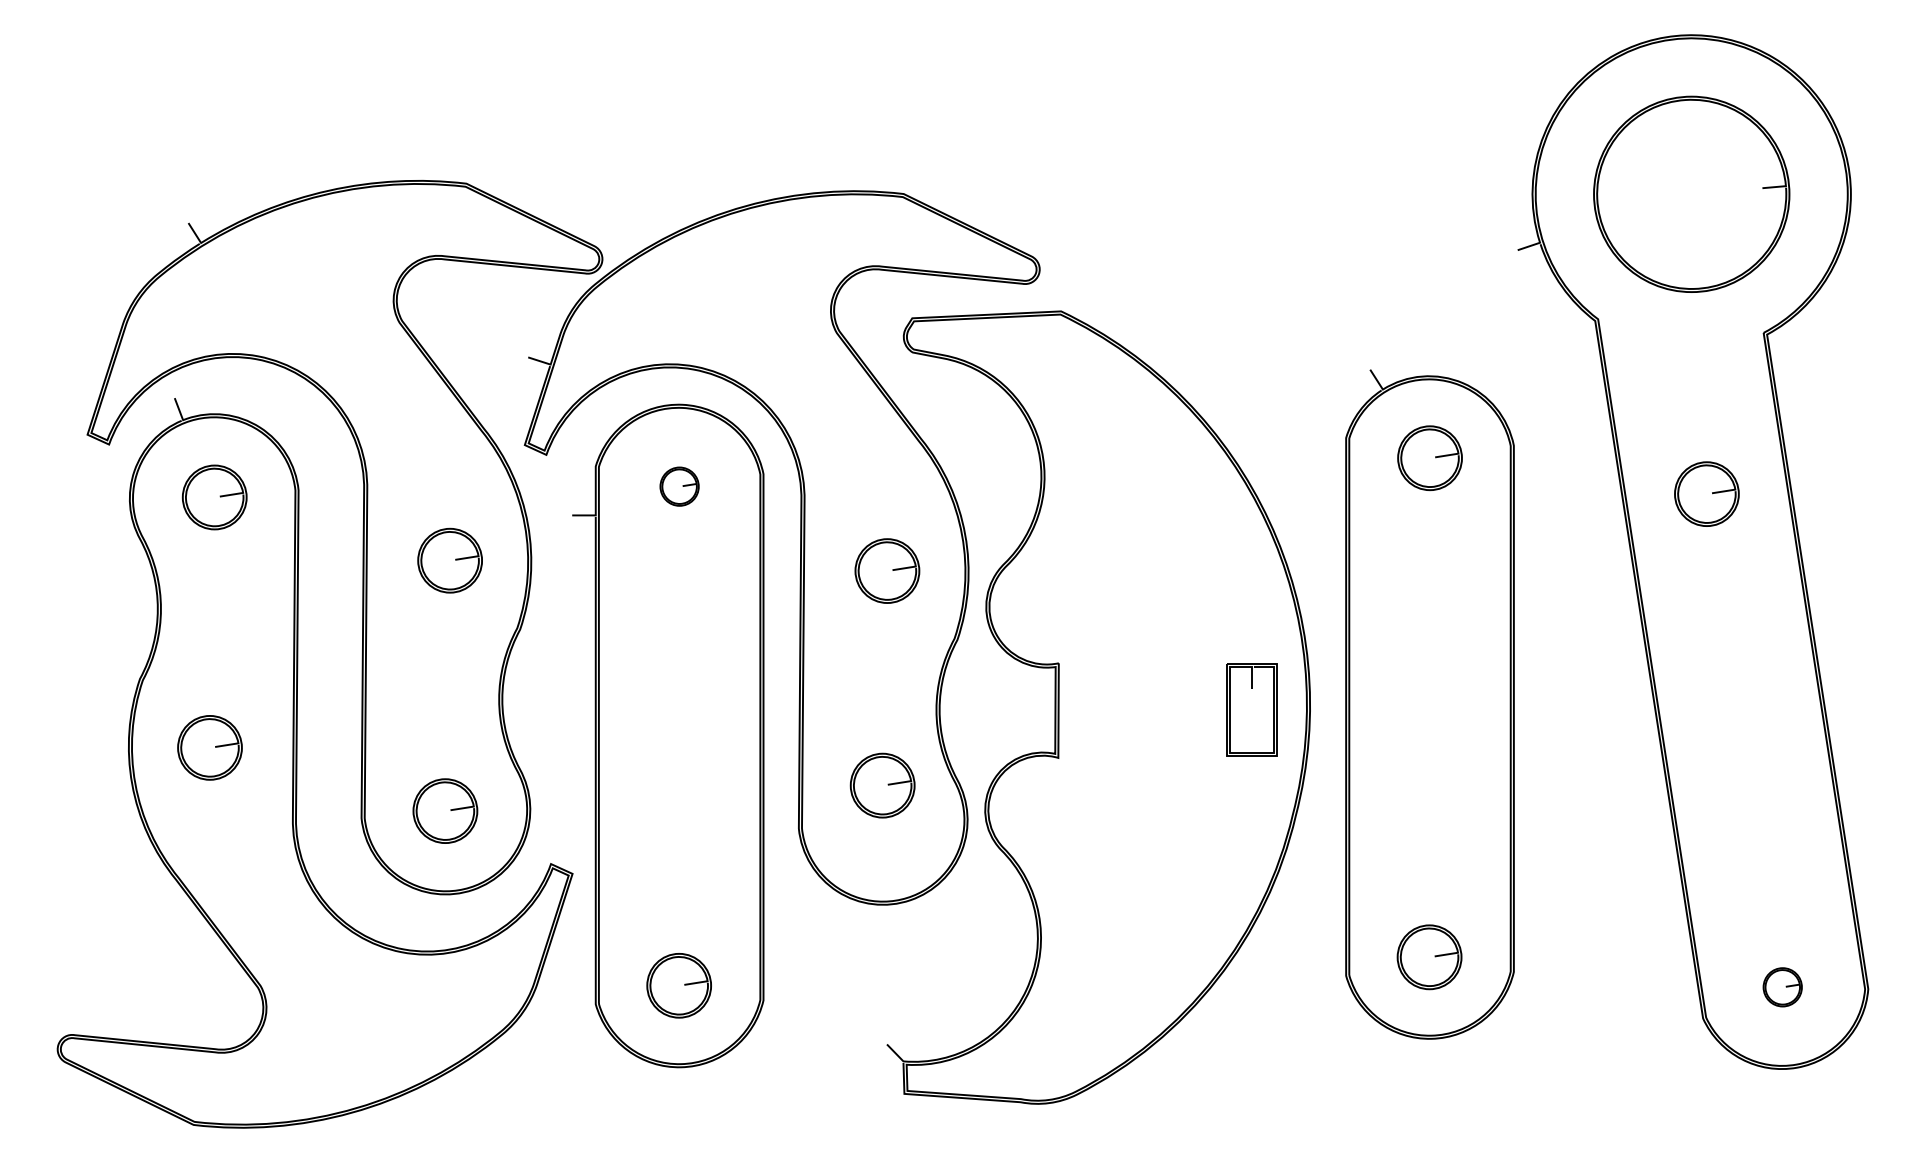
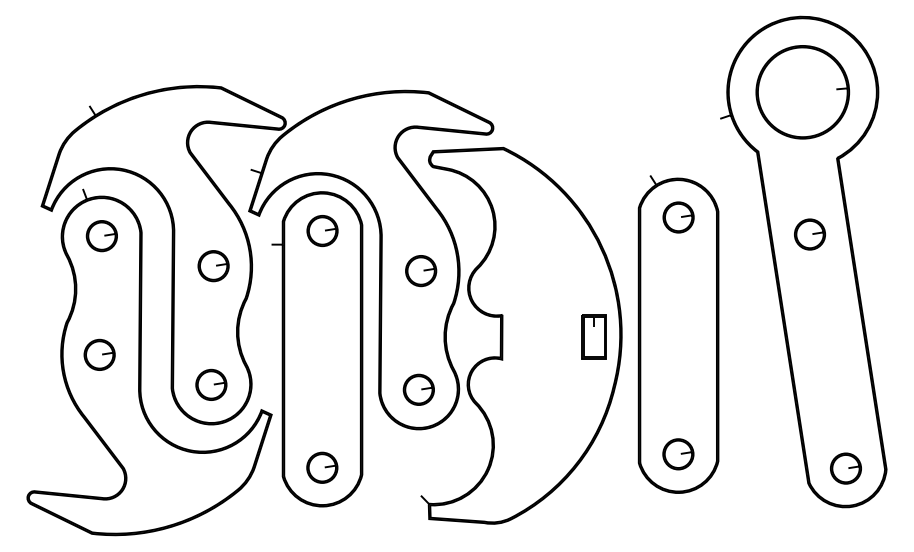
part: (679, 485) -> (322, 230), size x1.67
part: (881, 784) -> (418, 389), moved
part: (1781, 987) -> (845, 468), size x1.67

